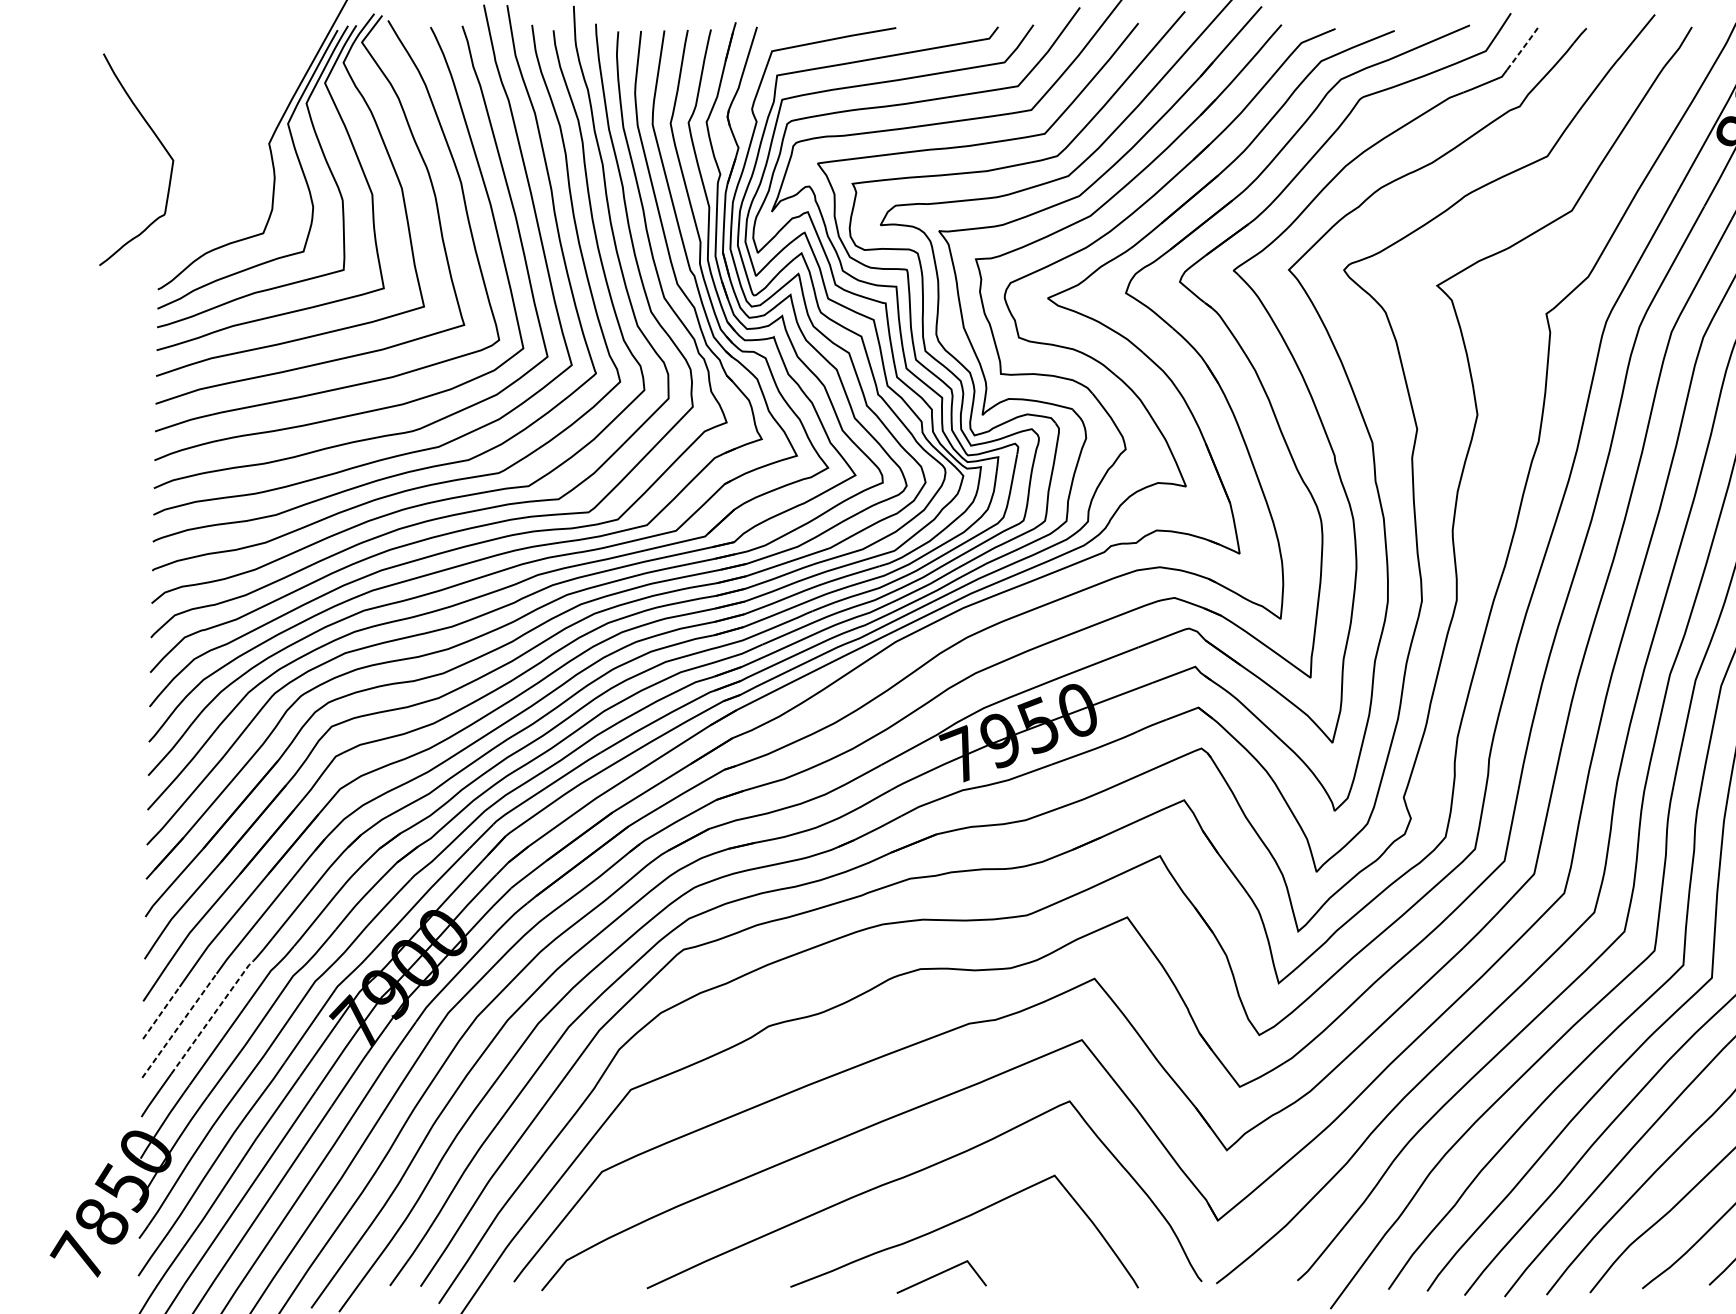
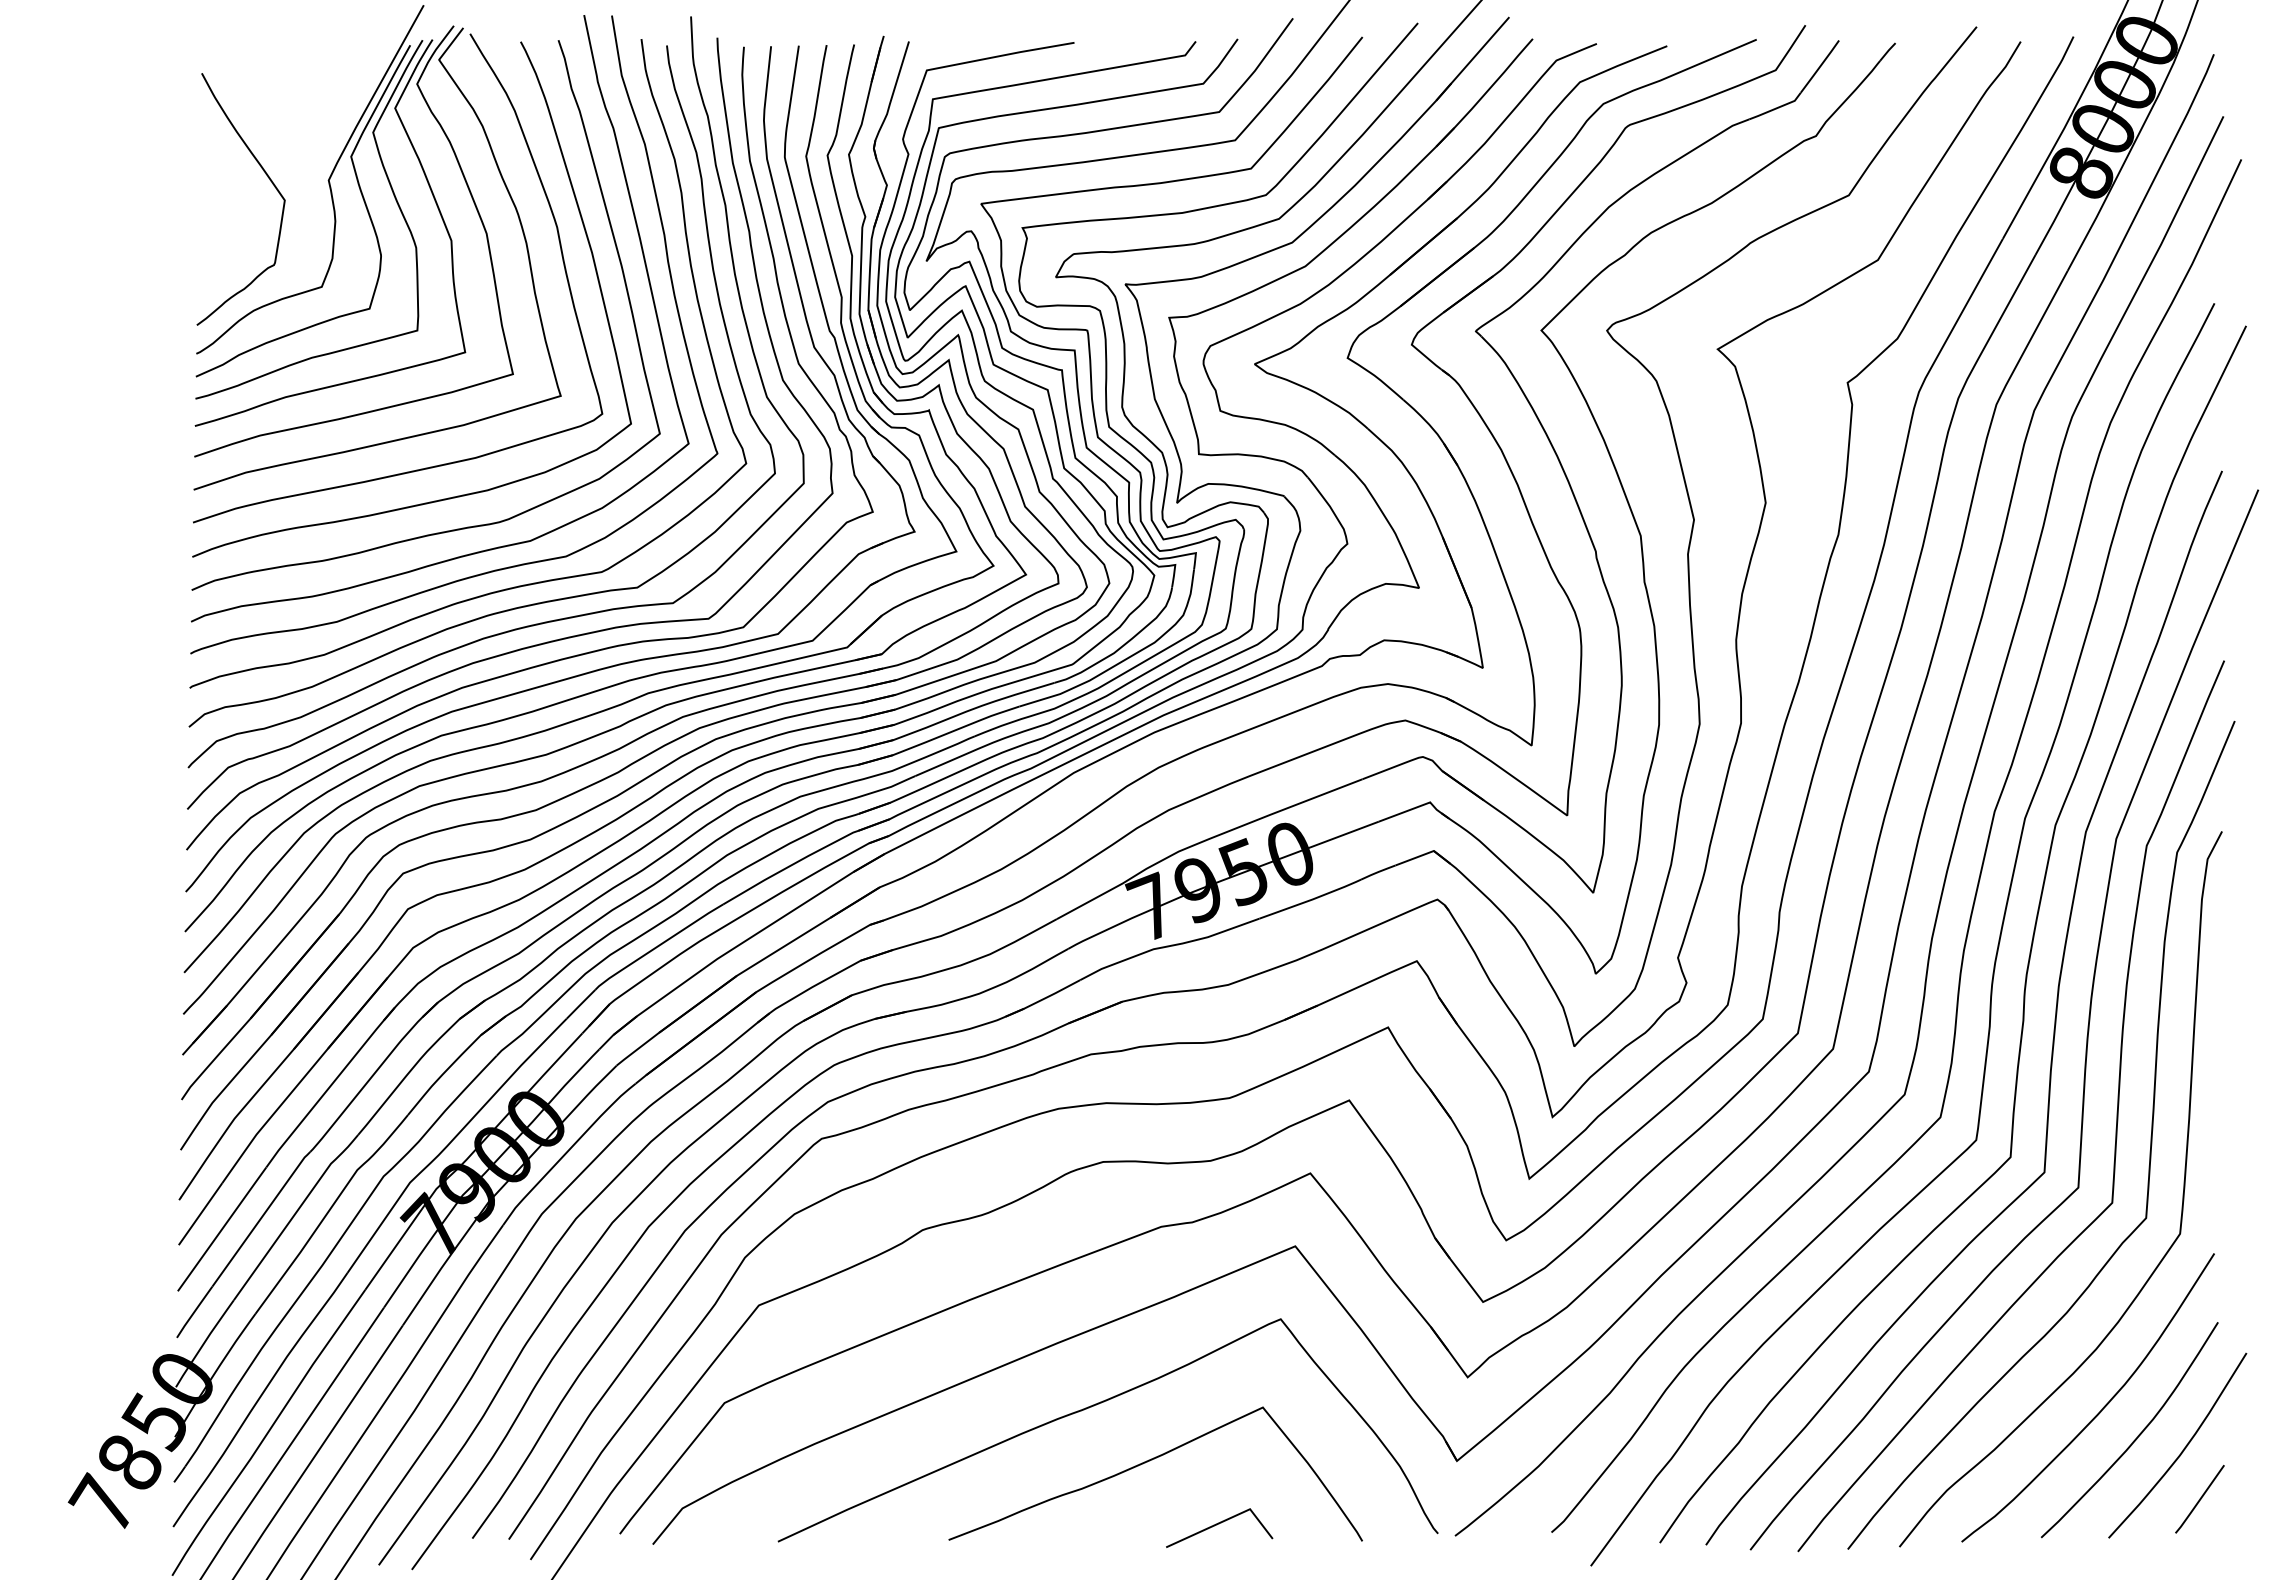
line: (1523, 47) -> (1820, 66), dashed -> solid
curve: (158, 141) -> (267, 177), moved
line: (161, 1013) -> (200, 1214), dashed -> solid
line: (212, 1015) -> (261, 1217), dashed -> solid
line: (179, 1025) -> (222, 1228), dashed -> solid
line: (941, 1273) -> (1219, 1524), moved

